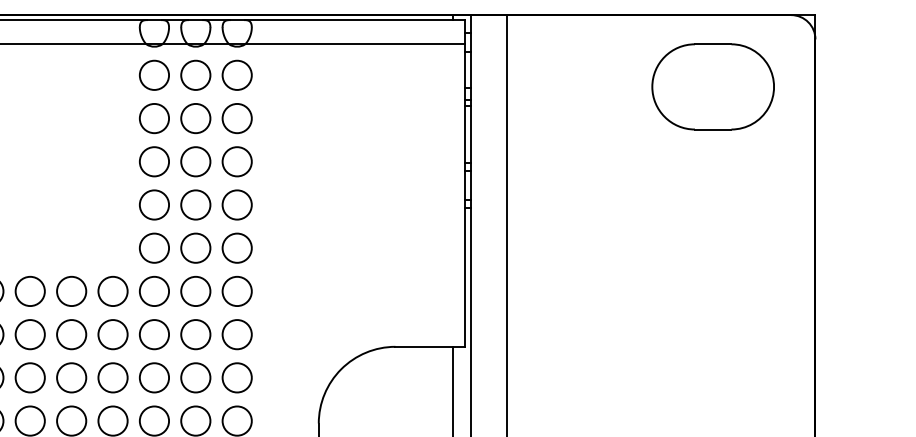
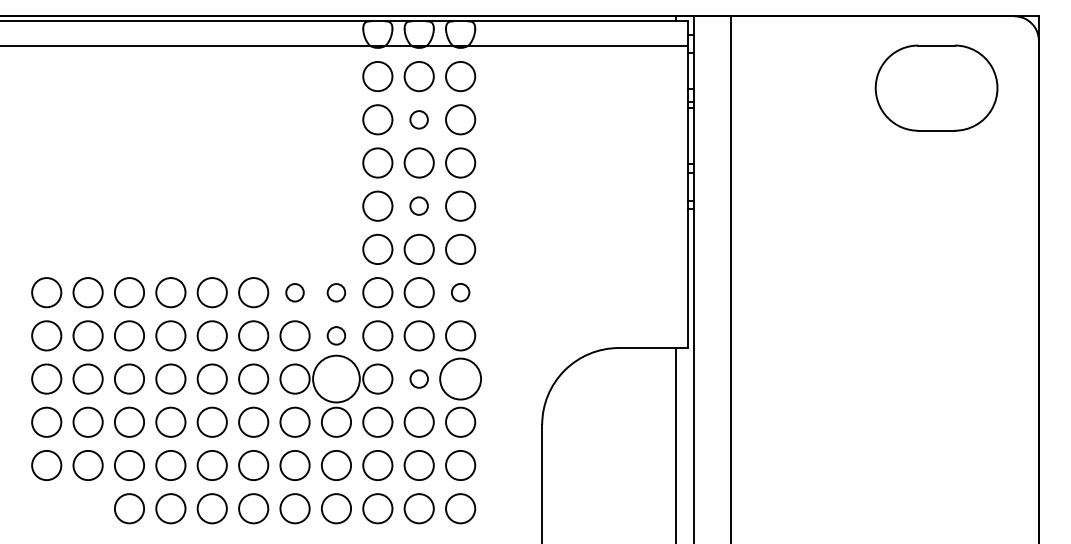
circle: (195, 118) -> (418, 119), size x0.6
circle: (195, 204) -> (418, 205), size x0.6
circle: (71, 291) -> (294, 292), size x0.6
circle: (113, 291) -> (336, 292), size x0.6
circle: (237, 291) -> (460, 292), size x0.6
circle: (113, 334) -> (336, 335), size x0.6
circle: (113, 377) -> (336, 378), size x1.6
circle: (195, 377) -> (418, 378), size x0.6
circle: (237, 377) -> (460, 378), size x1.4

